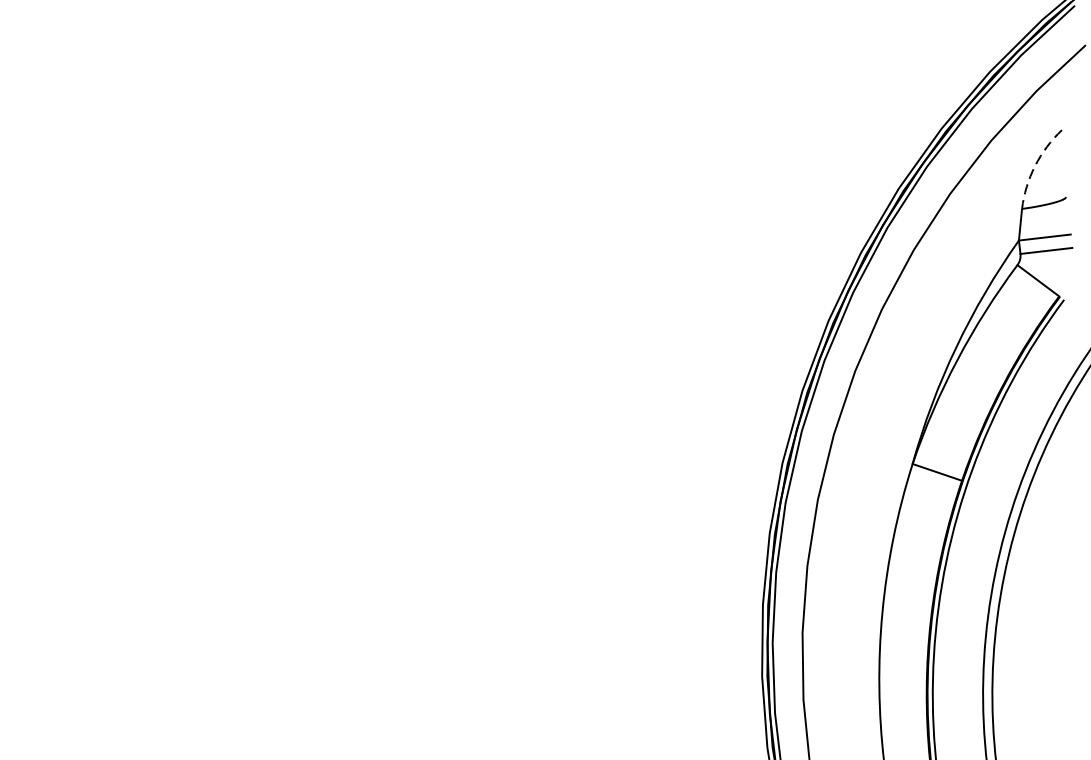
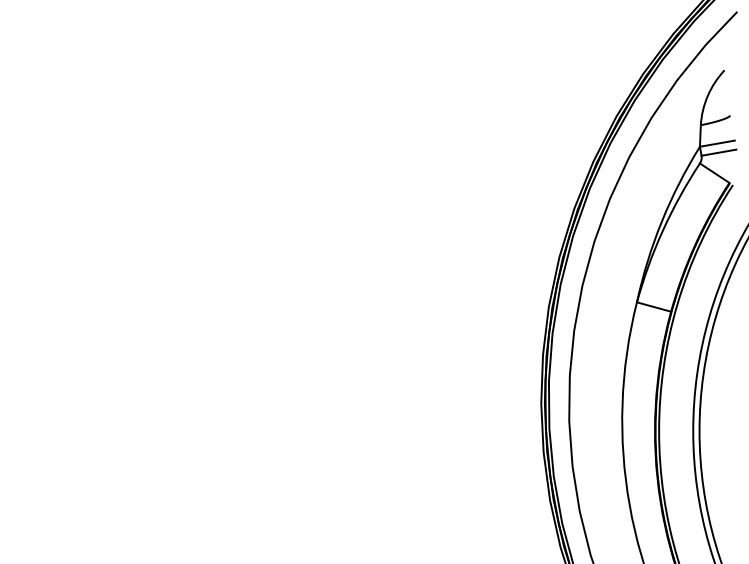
arc: (1034, 165) -> (707, 95), dashed -> solid

